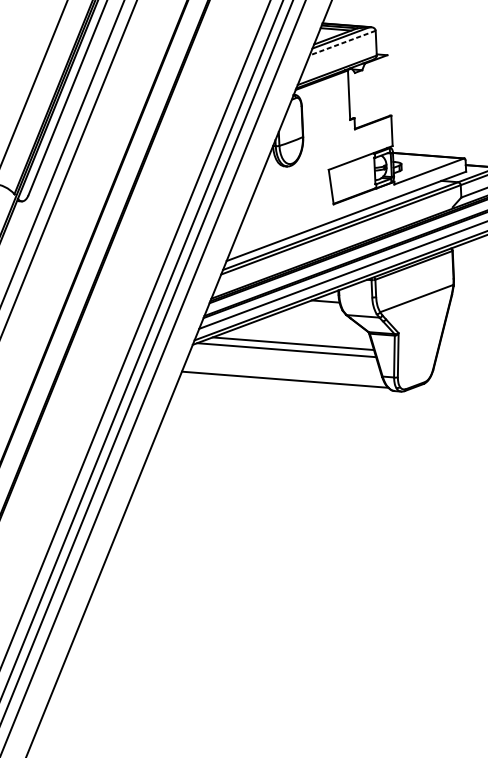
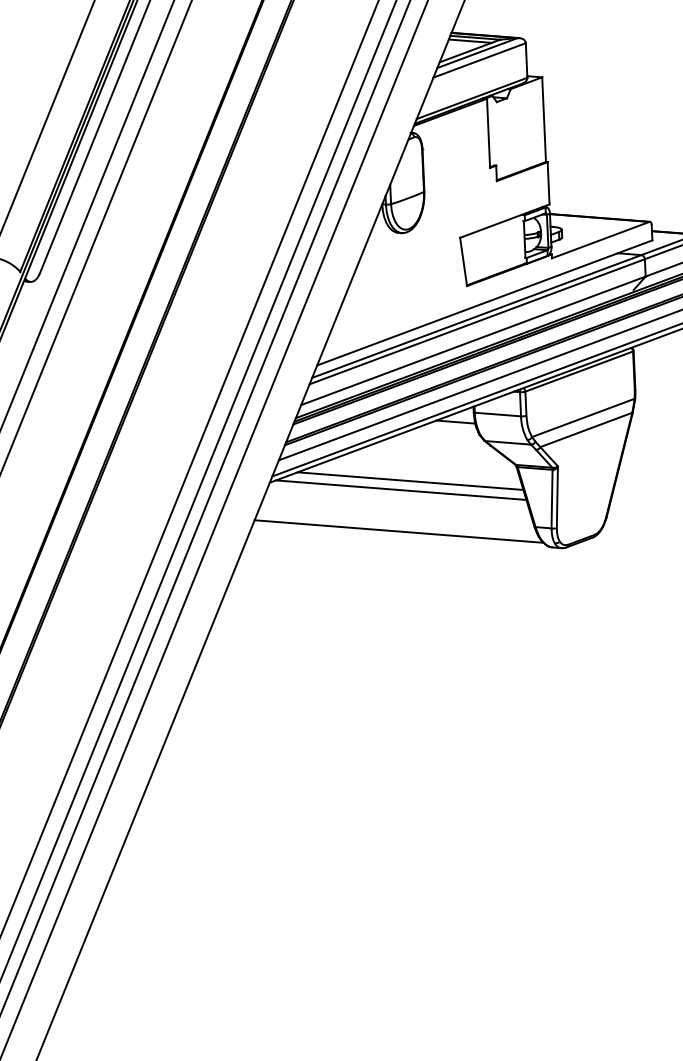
line: (342, 43) -> (479, 60), dashed -> solid
line: (388, 85) -> (543, 119), added
line: (338, 243) -> (473, 340), added
line: (355, 296) -> (497, 414), added
line: (419, 306) -> (586, 429), added

